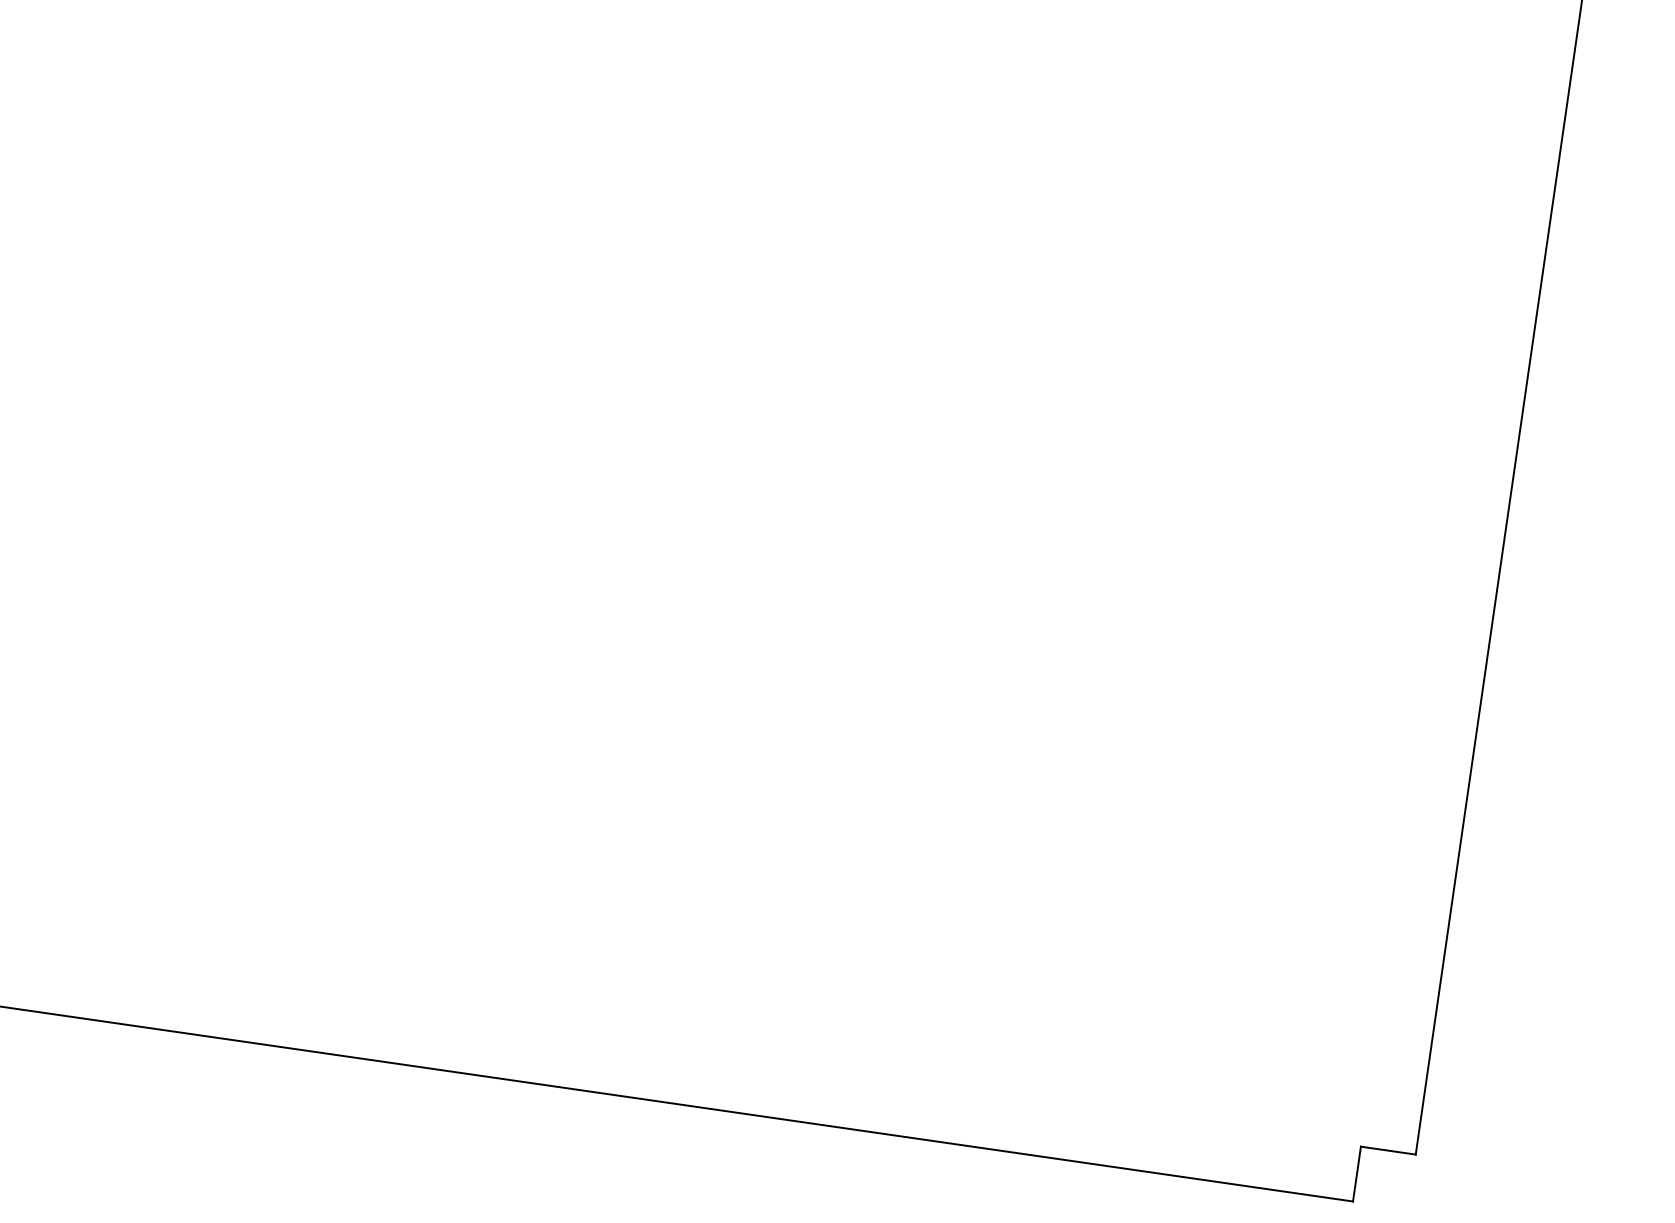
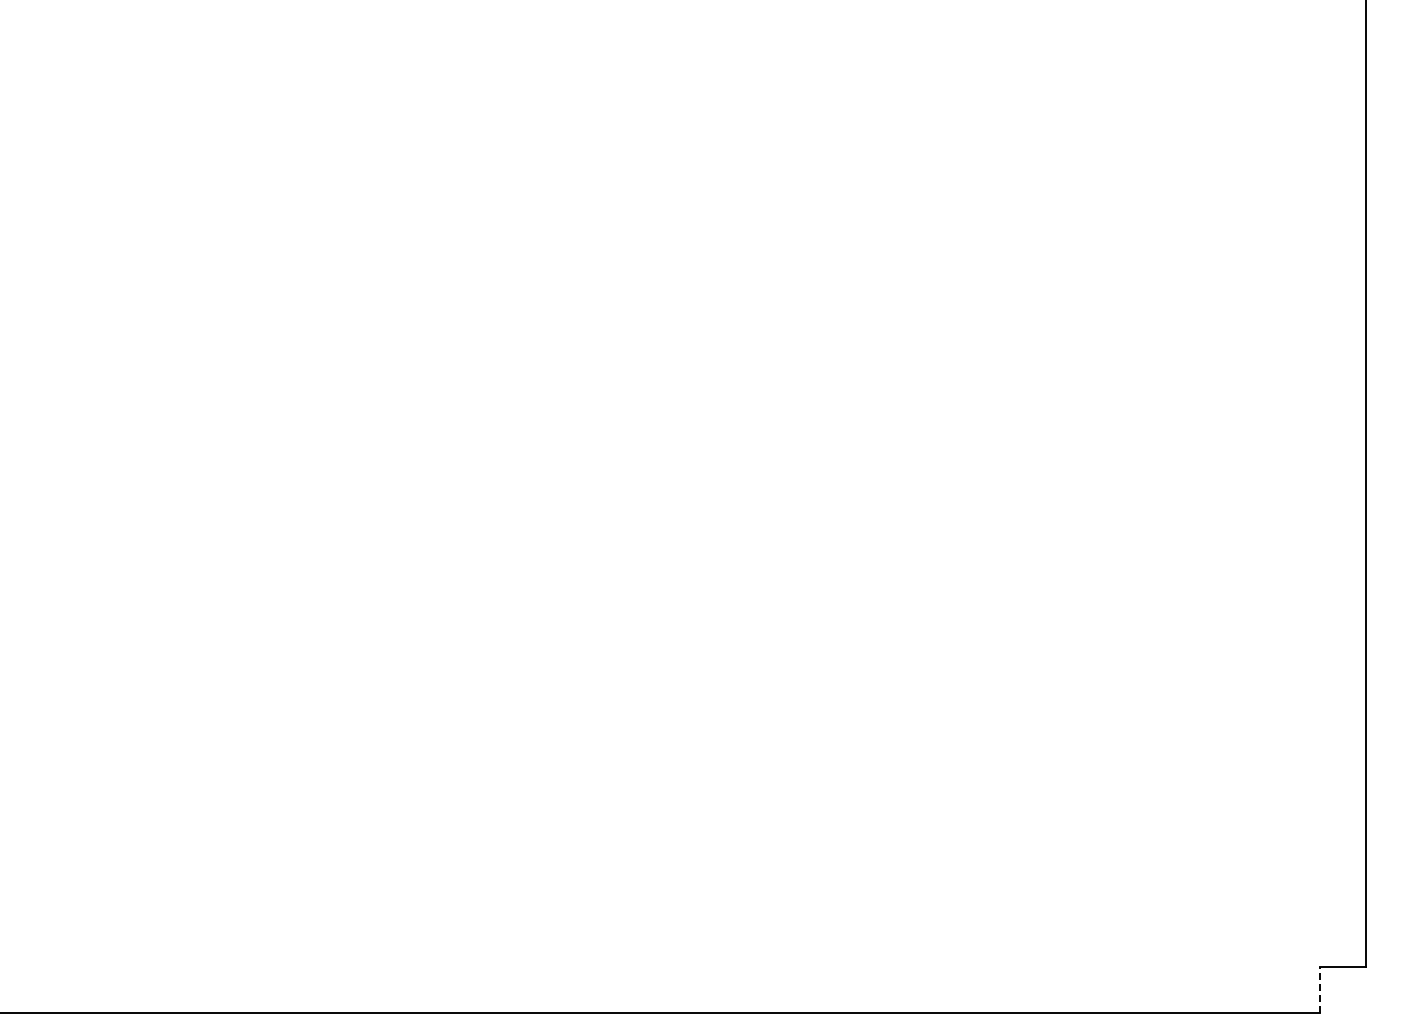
line: (1356, 1173) -> (1319, 989), solid -> dashed

